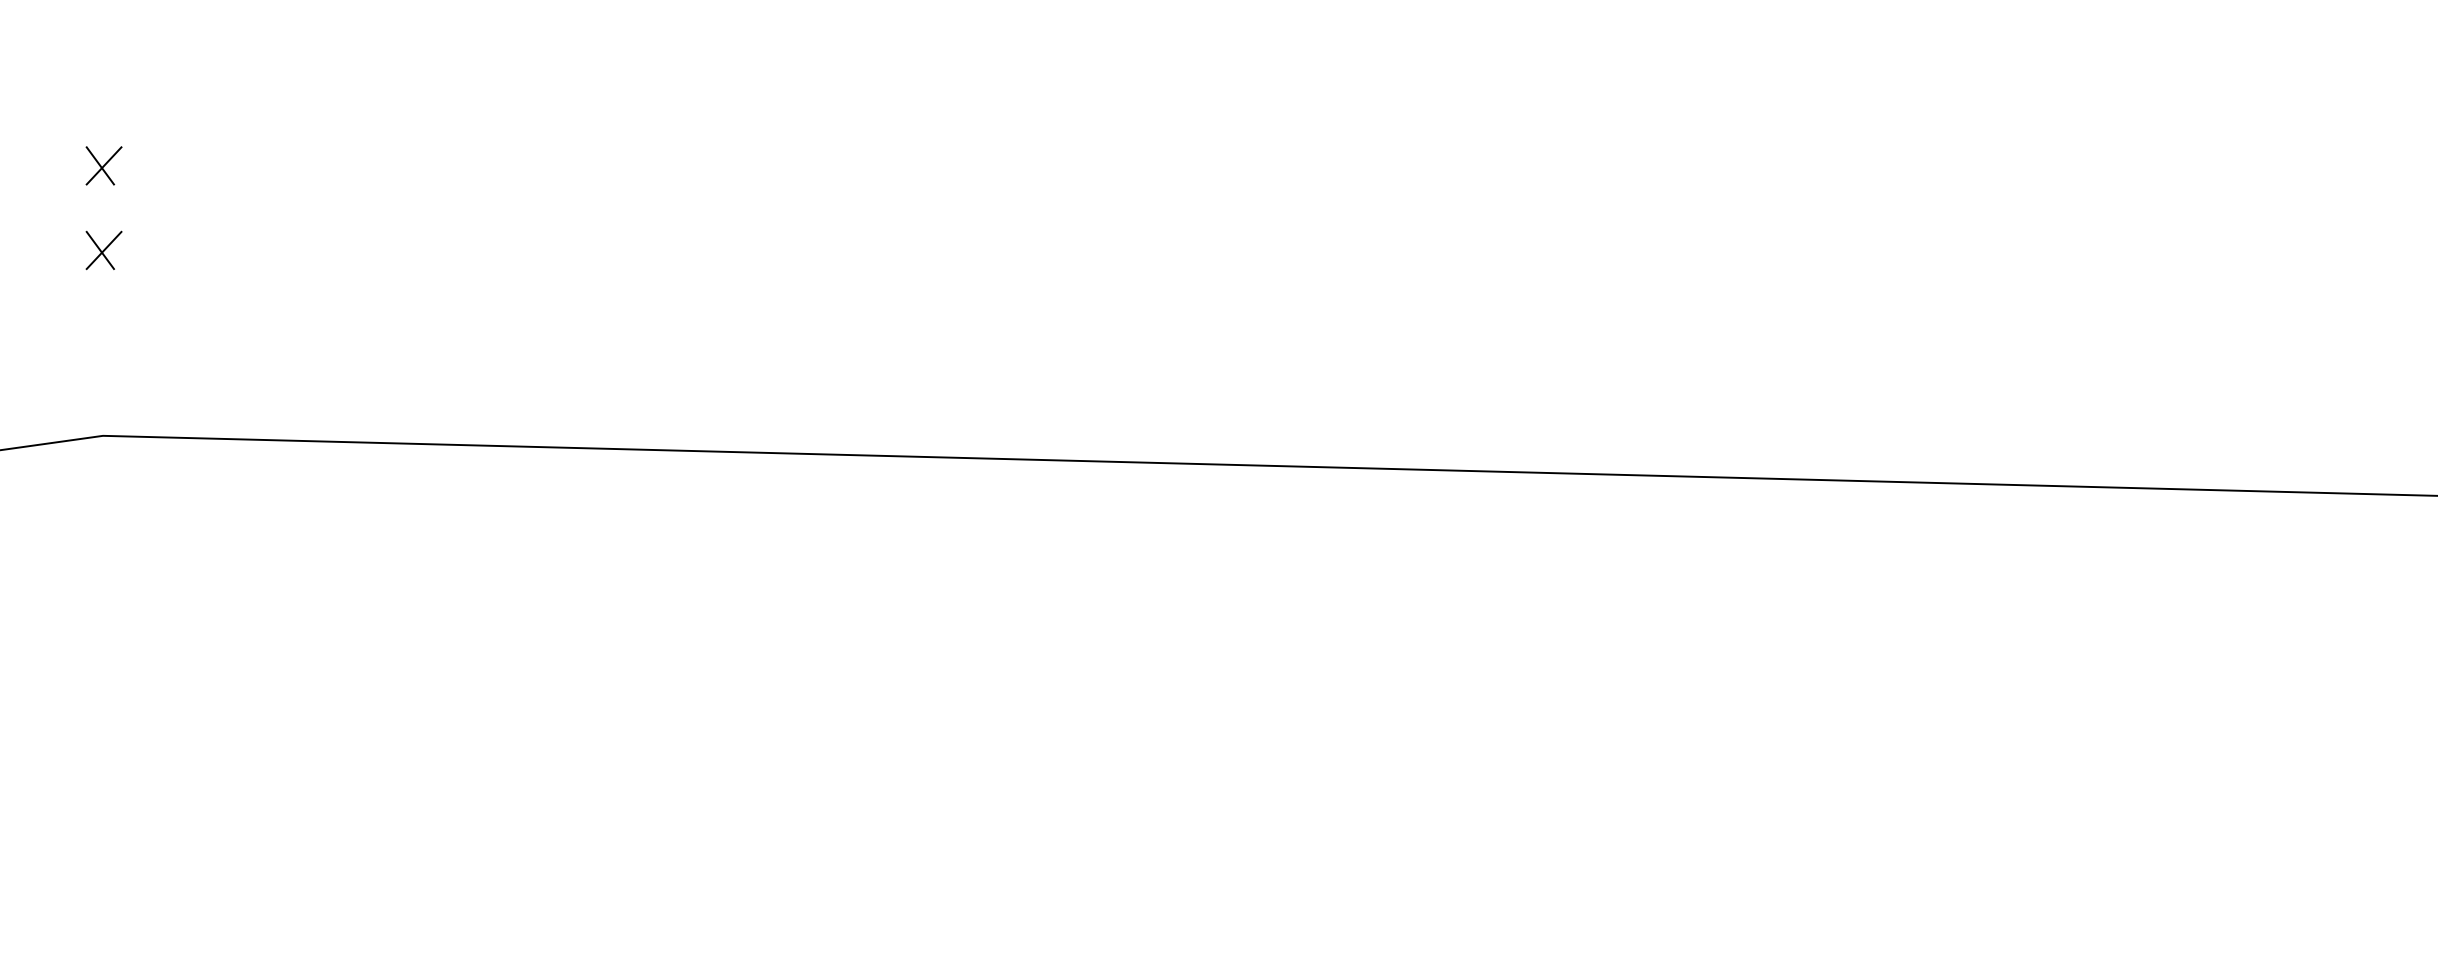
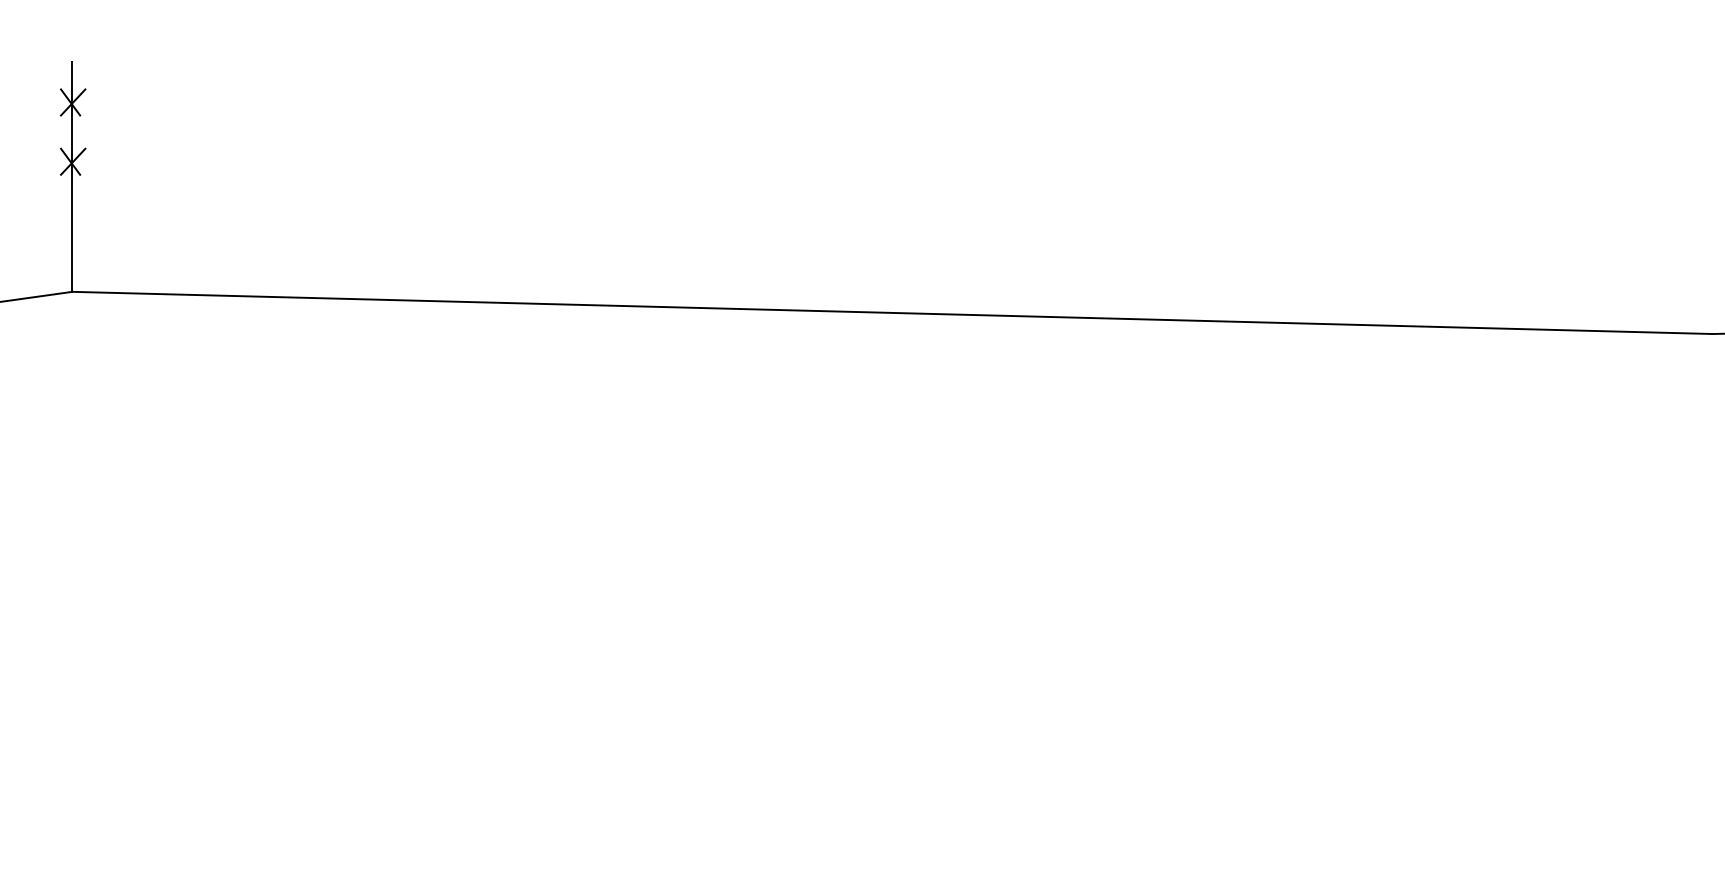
line: (103, 271) -> (72, 176), added

